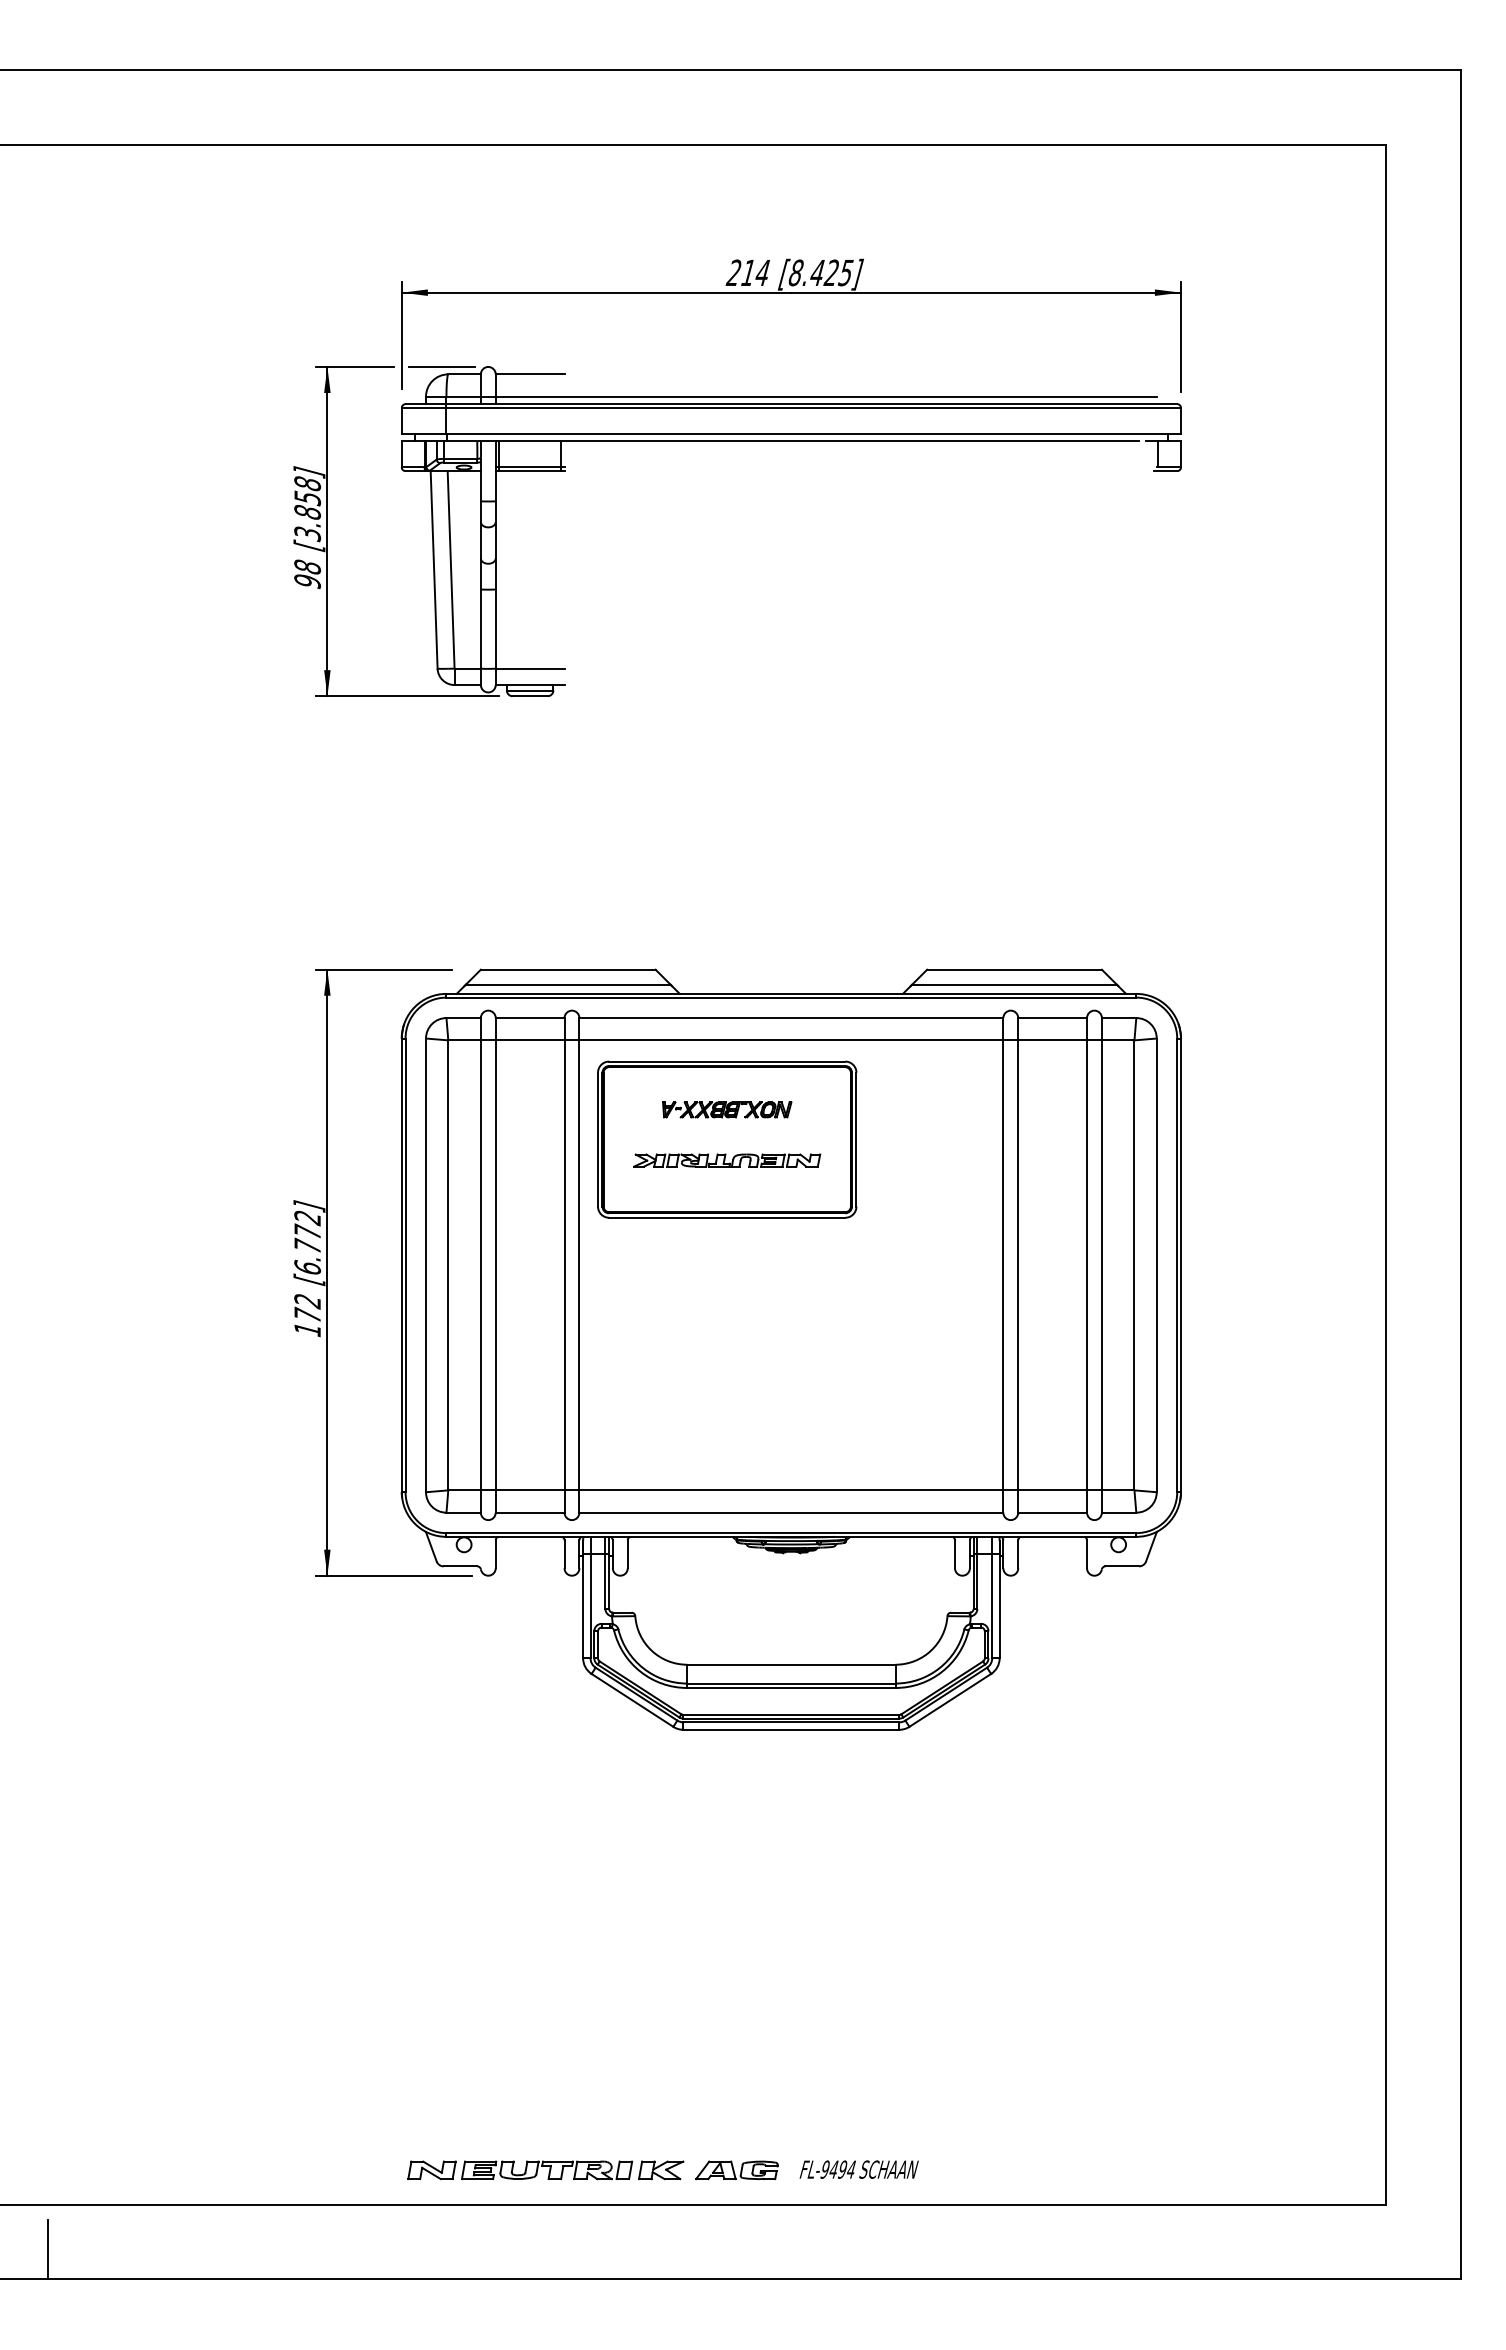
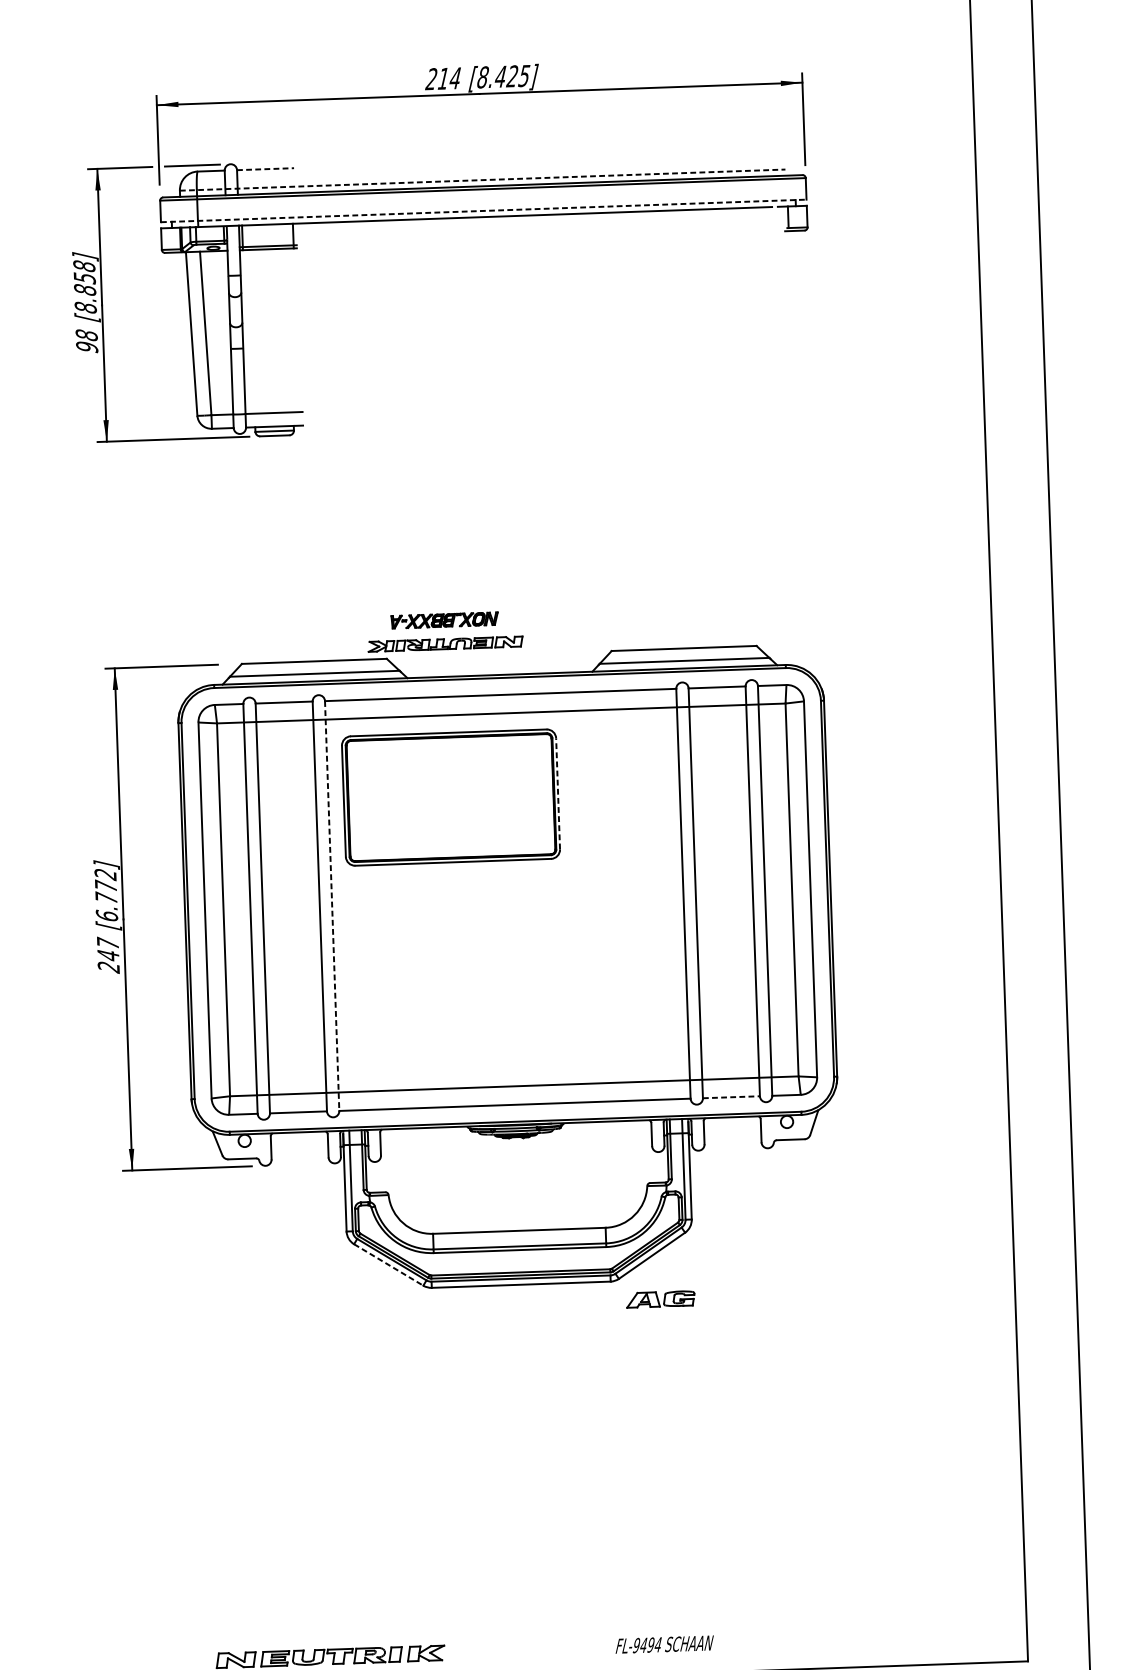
line: (530, 374) -> (265, 169), solid -> dashed
line: (791, 396) -> (482, 179), solid -> dashed
line: (791, 433) -> (483, 210), solid -> dashed
text: (307, 534) -> (85, 308), [3.858] -> [8.858]
part: (727, 1109) -> (445, 620), moved
line: (856, 1139) -> (558, 793), solid -> dashed
part: (727, 1160) -> (445, 644), moved
line: (579, 1265) -> (332, 906), solid -> dashed
text: (307, 1315) -> (108, 955), 172 -> 247
line: (1053, 1512) -> (732, 1097), solid -> dashed
line: (632, 1700) -> (388, 1265), solid -> dashed
text: (858, 2169) -> (664, 1644), moved
part: (736, 2170) -> (660, 1299), moved

